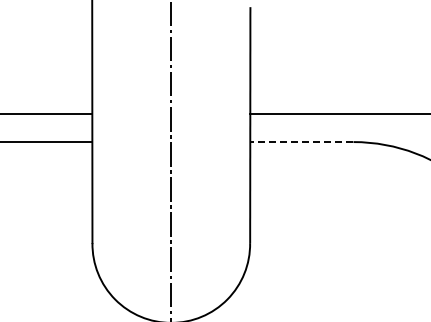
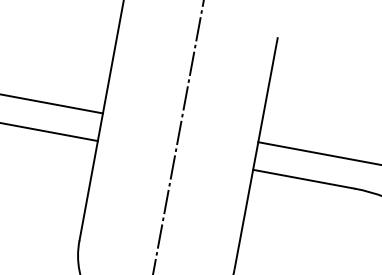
line: (301, 142) -> (303, 179), dashed -> solid

